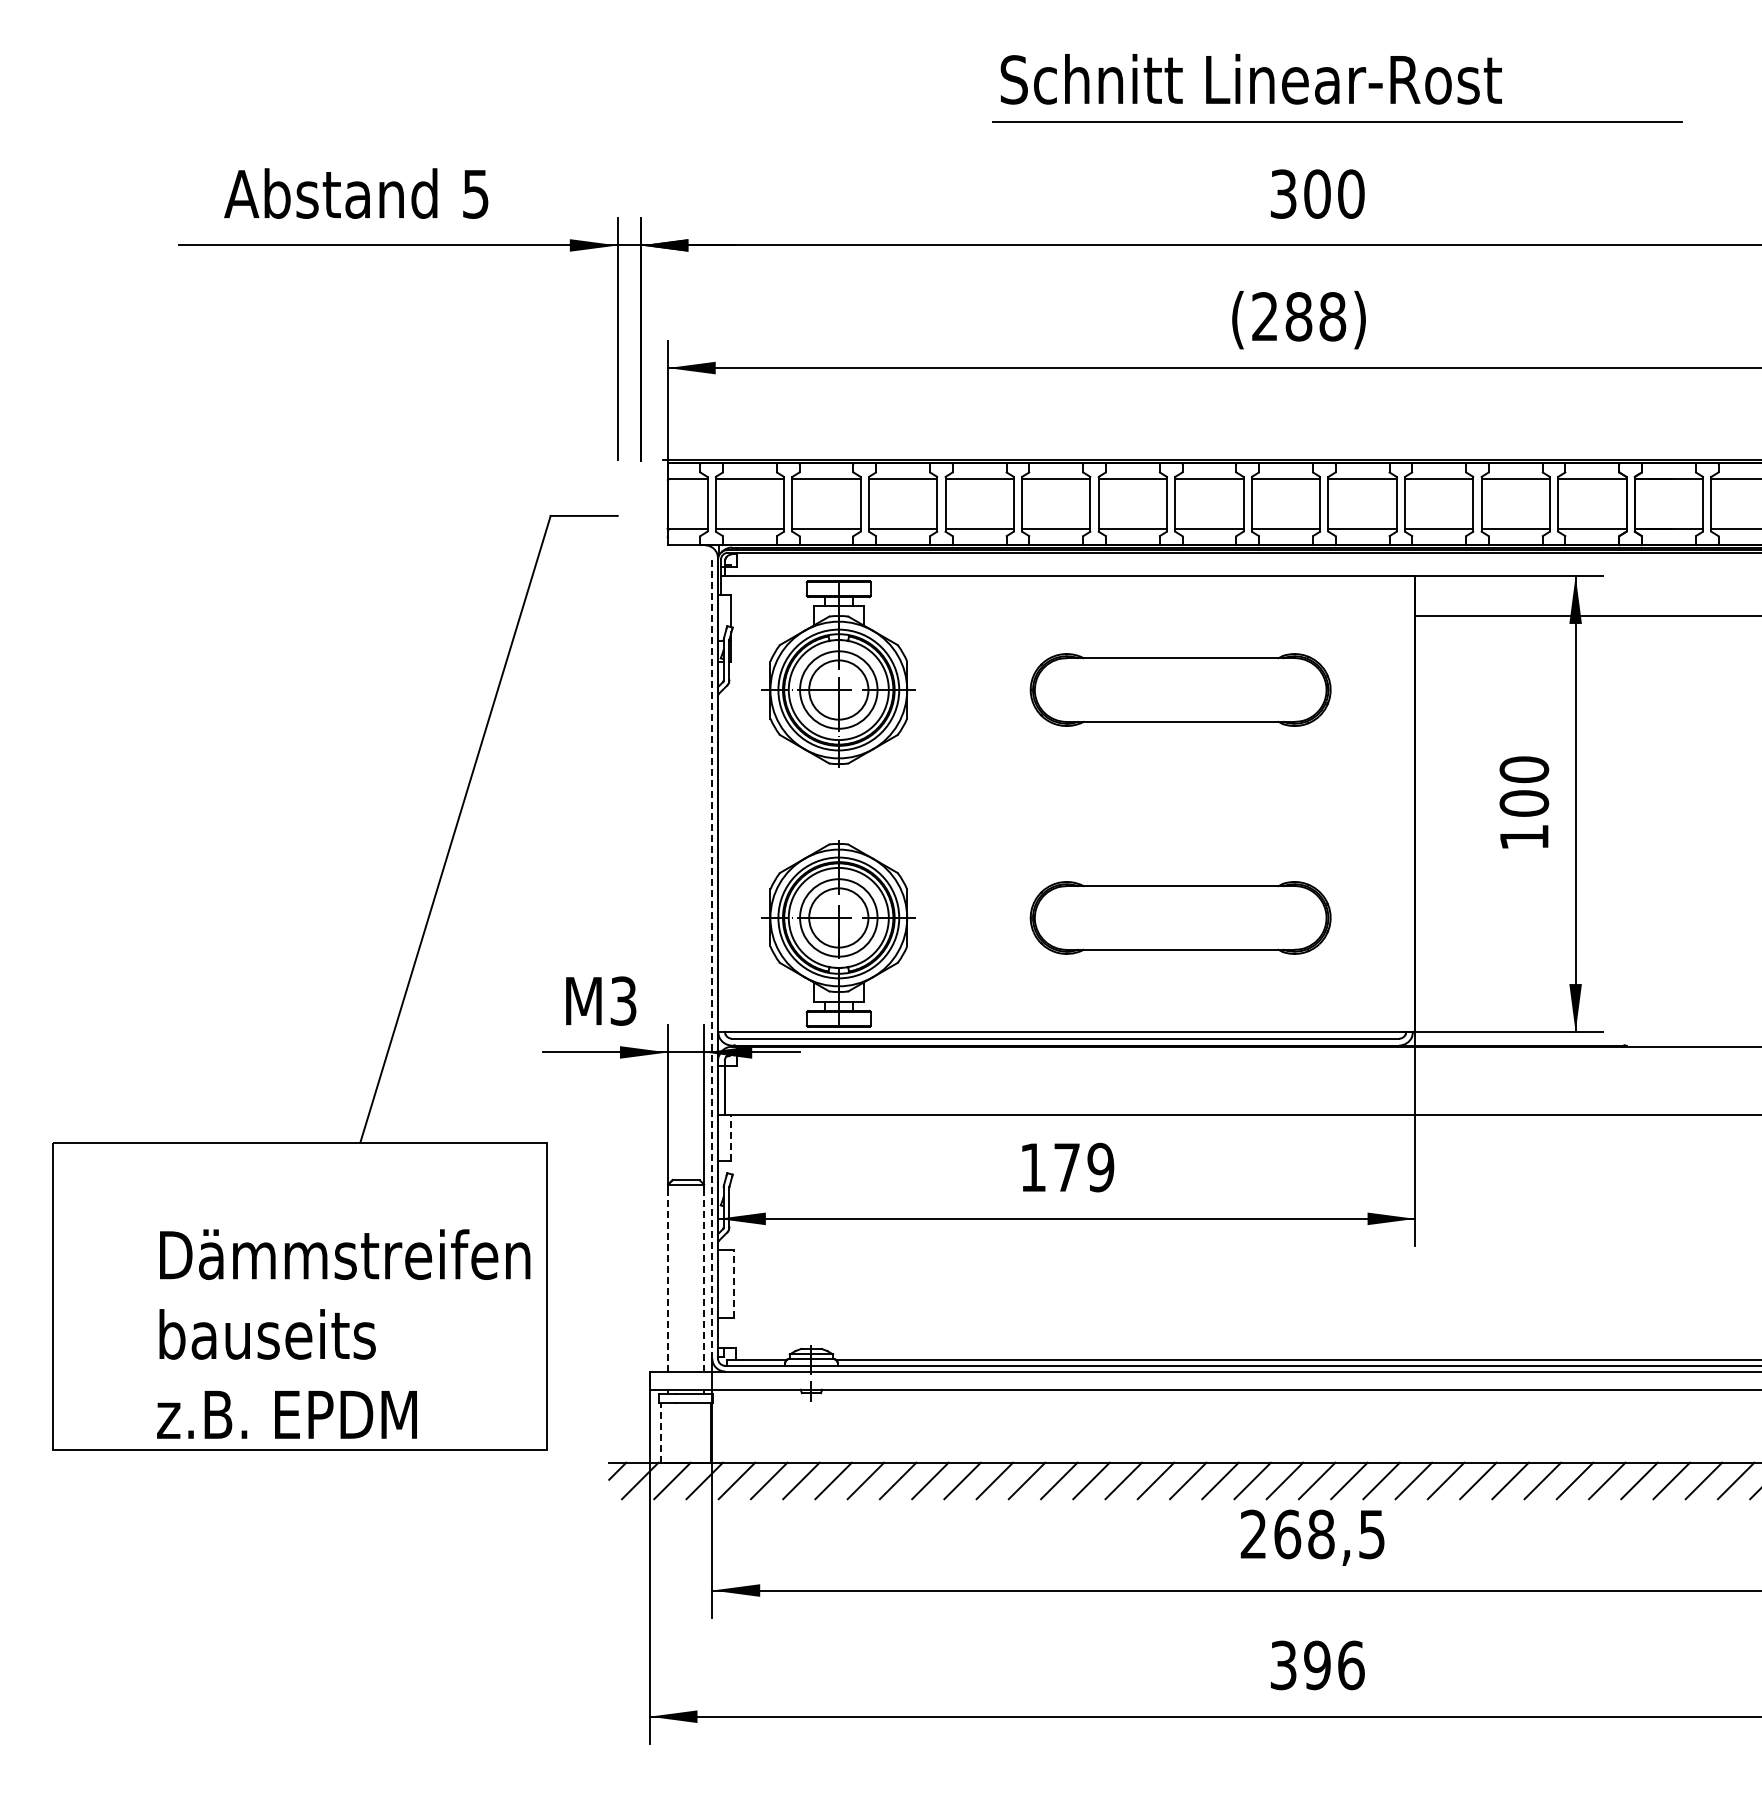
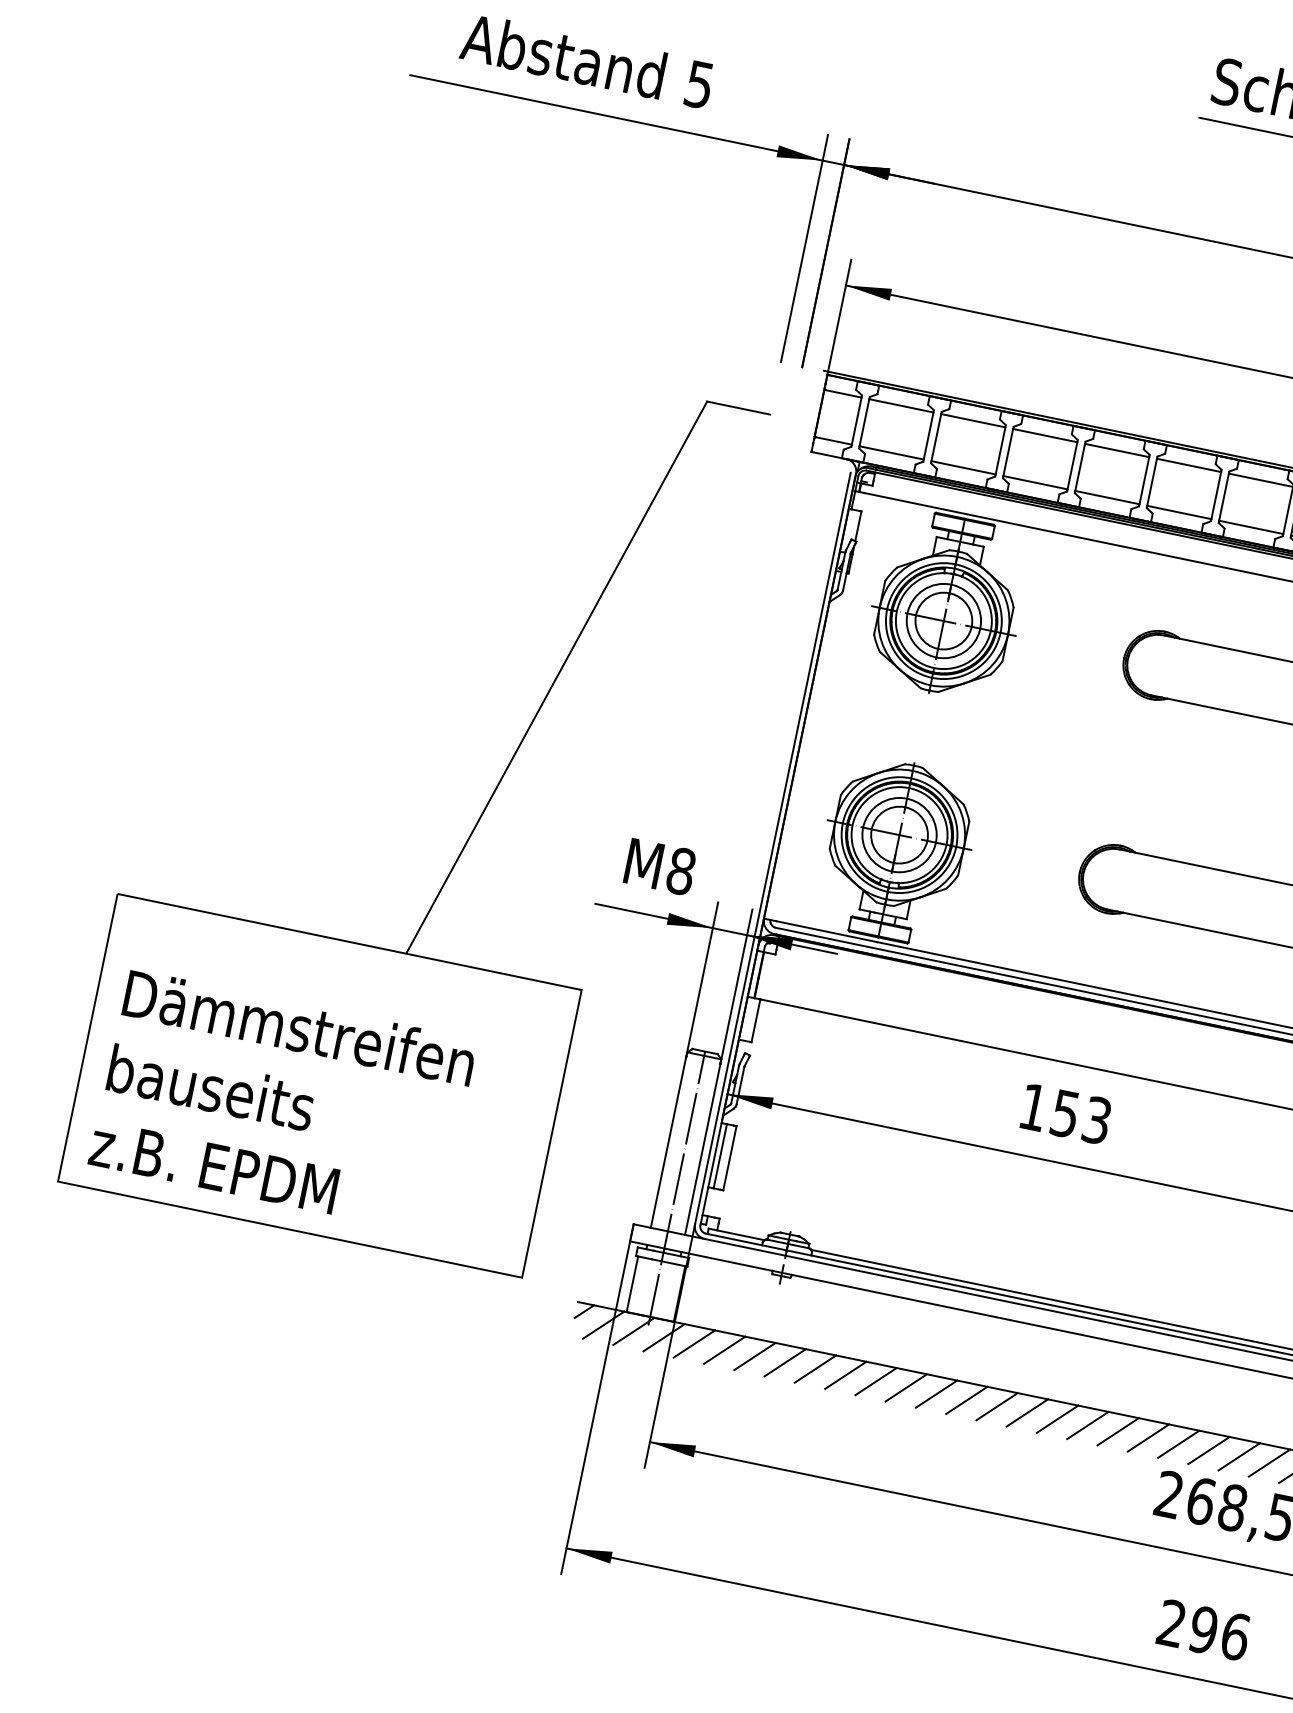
line: (712, 957) -> (773, 847), dashed -> solid
text: (623, 1000) -> (681, 870), 3 -> 8
line: (731, 1137) -> (756, 1020), dashed -> solid
text: (1084, 1167) -> (1081, 1117), 179 -> 153
line: (667, 1279) -> (668, 1141), dashed -> solid
line: (704, 1279) -> (703, 1148), dashed -> solid
line: (723, 1283) -> (720, 1155), added
line: (733, 1283) -> (729, 1157), dashed -> solid
line: (686, 1325) -> (677, 1188), added
text: (343, 1333) -> (282, 1101), moved
line: (661, 1433) -> (632, 1284), dashed -> solid
text: (1283, 1665) -> (1171, 1623), 396 -> 296

